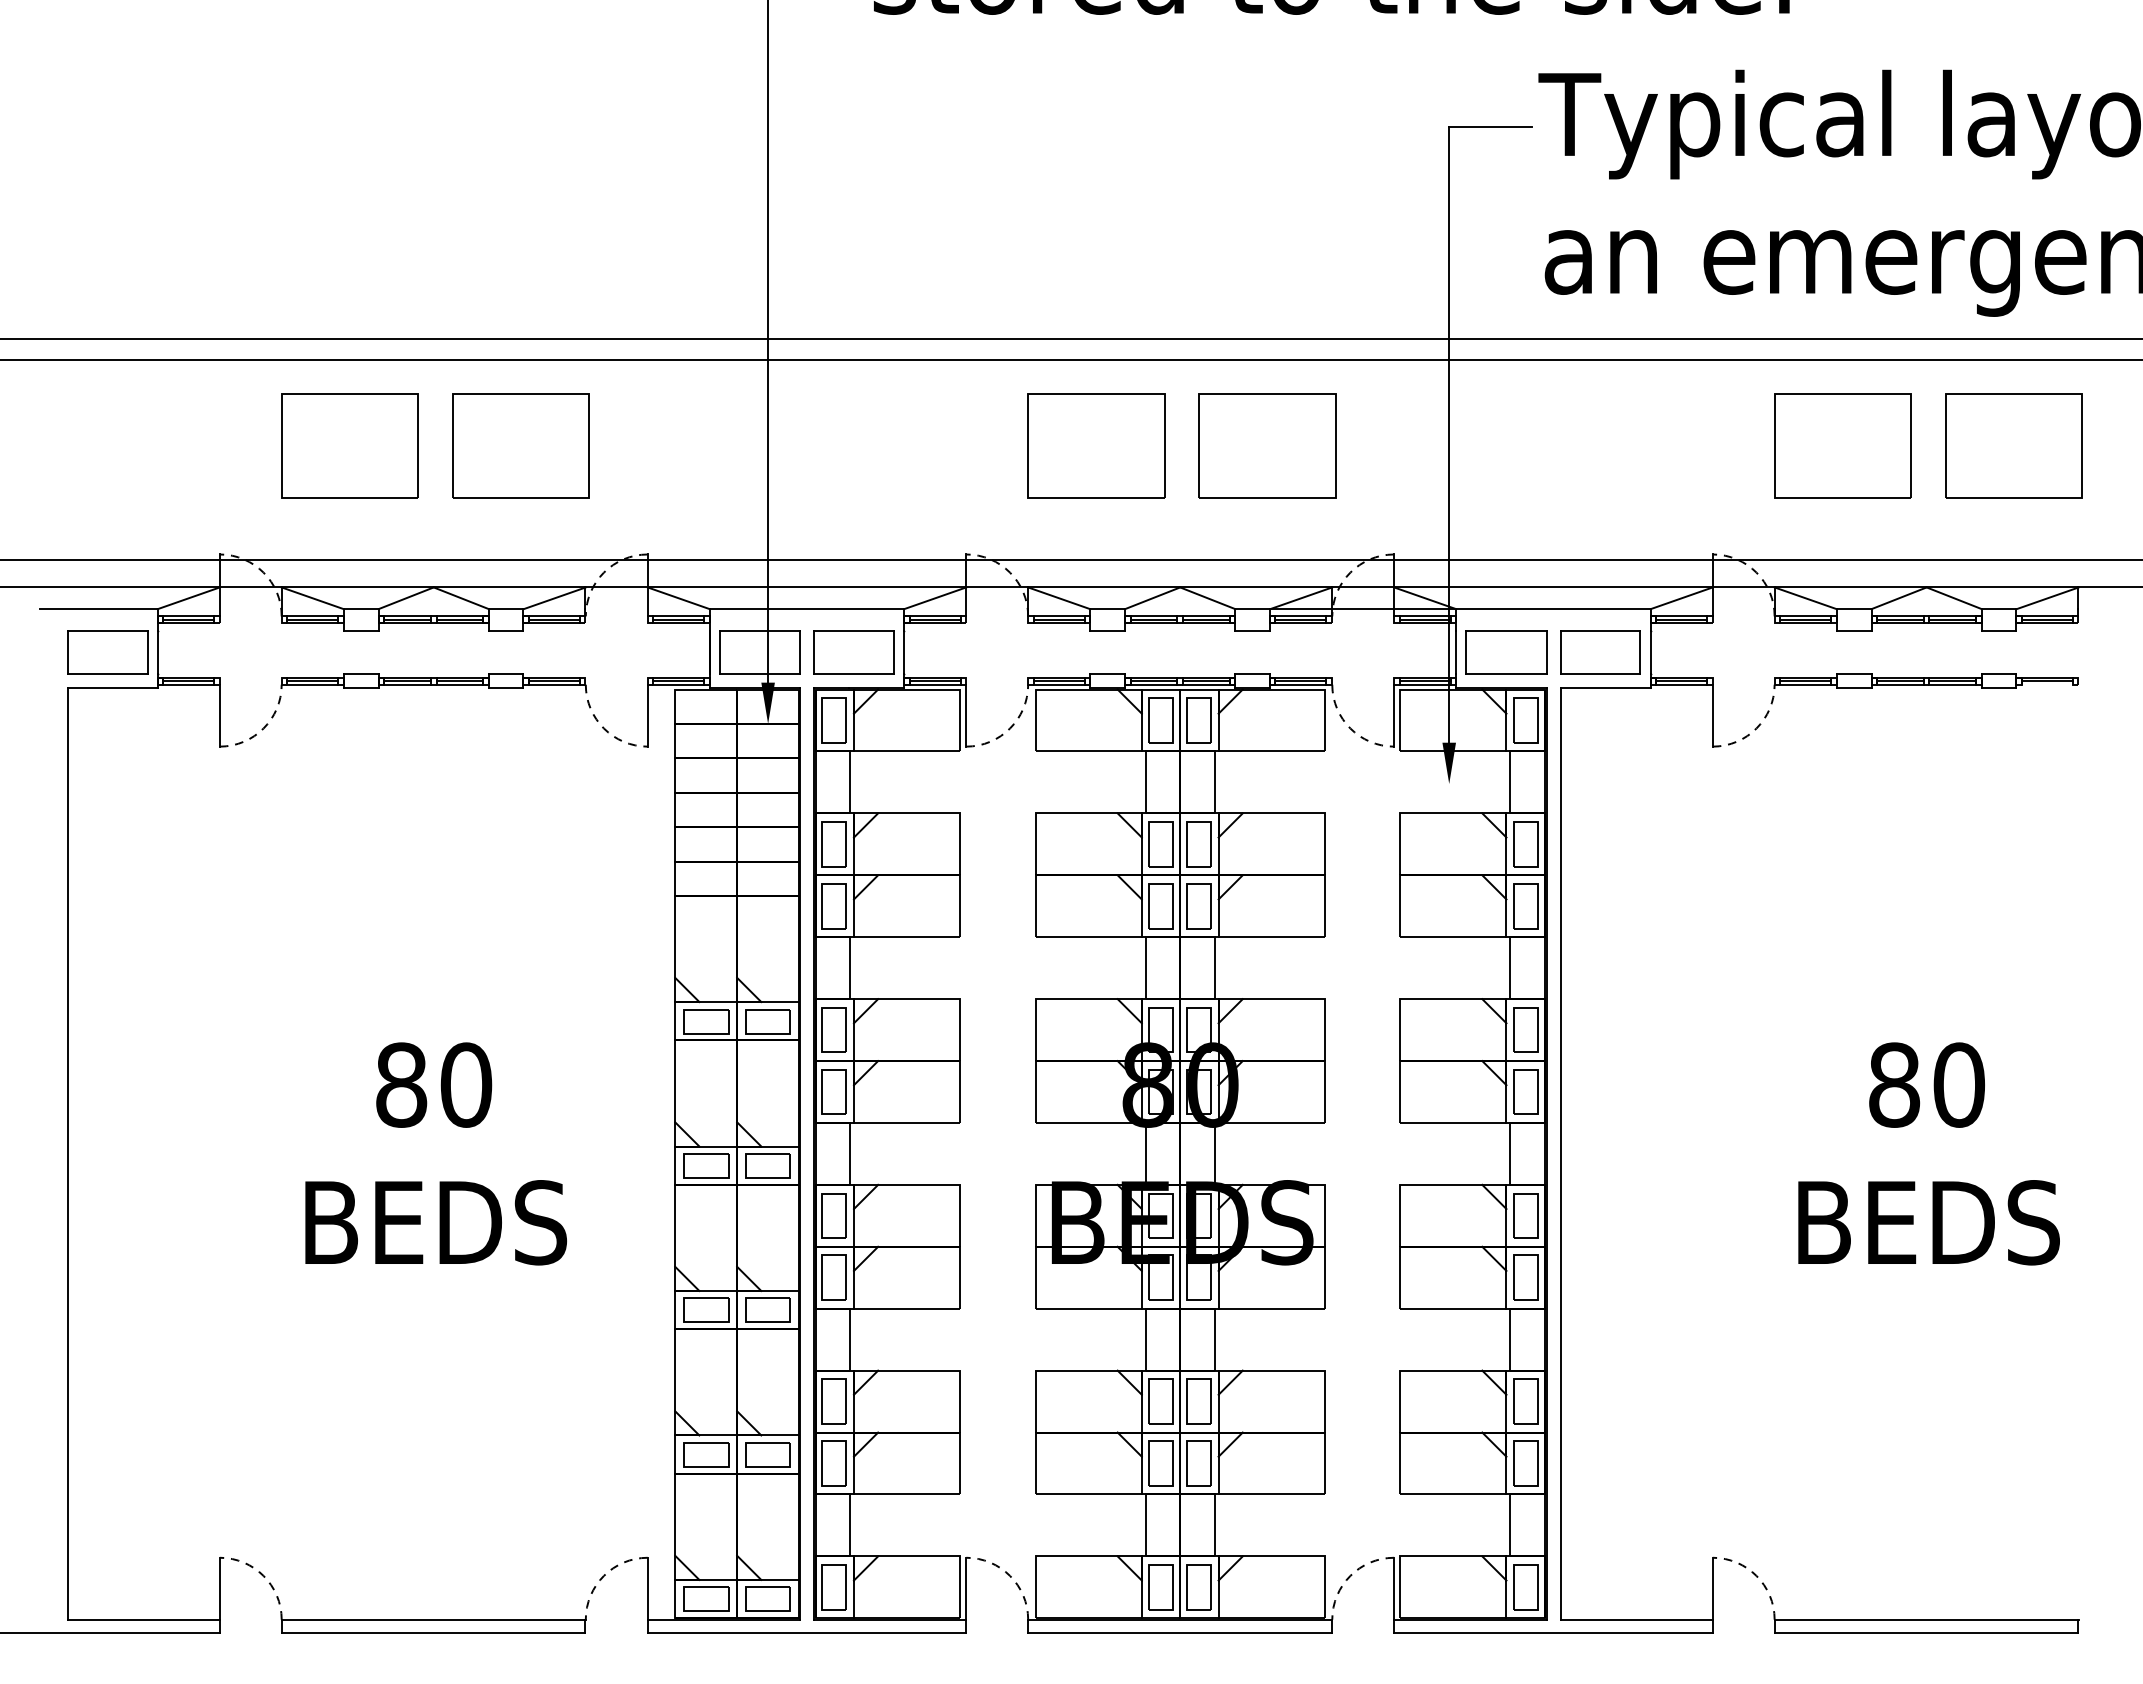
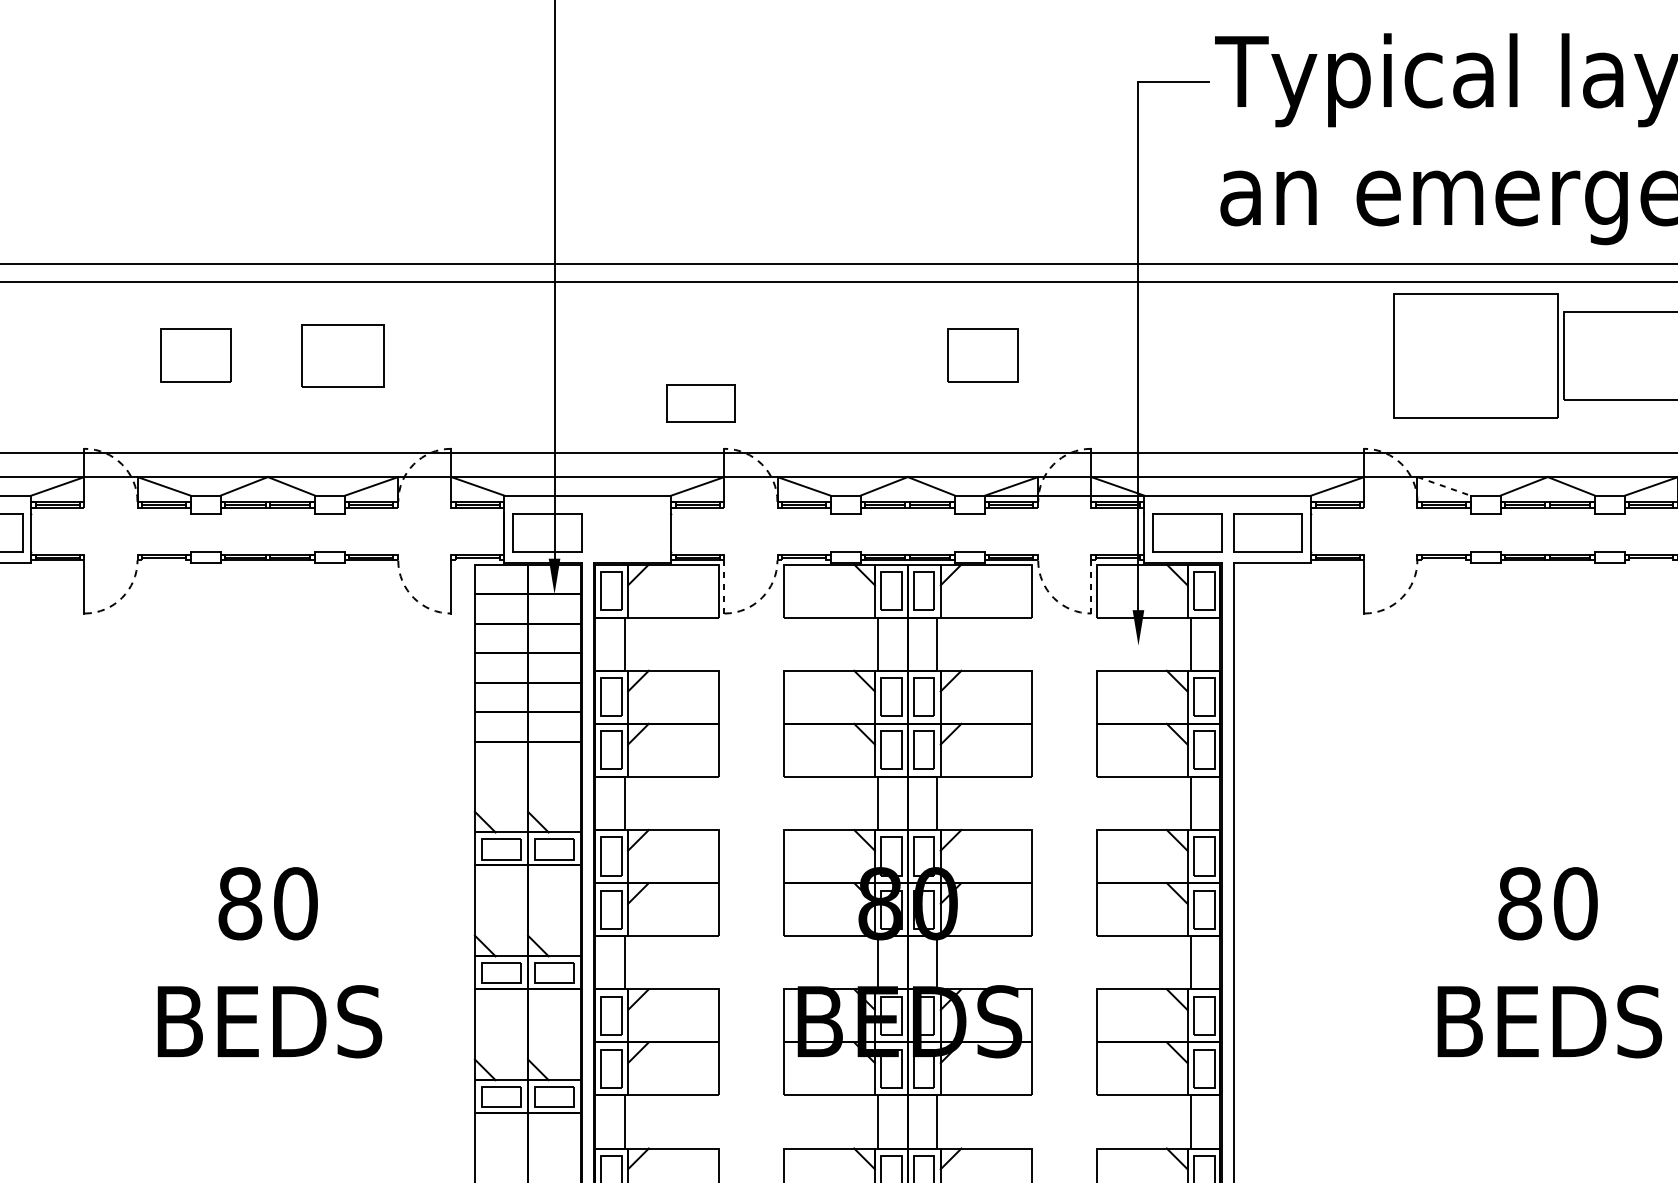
part: (349, 445) -> (195, 355), size x0.6
part: (520, 445) -> (342, 355), size x0.7
part: (1096, 445) -> (836, 355), removed
part: (1267, 445) -> (982, 355), size x0.6
part: (1842, 445) -> (1475, 355), size x1.4
line: (1805, 598) -> (1443, 486), solid -> dashed
part: (853, 652) -> (700, 403), moved
line: (312, 684) -> (163, 560), removed
line: (678, 684) -> (477, 560), removed
line: (1058, 684) -> (803, 560), removed
line: (1424, 684) -> (1117, 560), removed
line: (1805, 684) -> (1443, 560), removed
line: (966, 715) -> (724, 586), solid -> dashed
line: (1394, 715) -> (1091, 586), solid -> dashed

